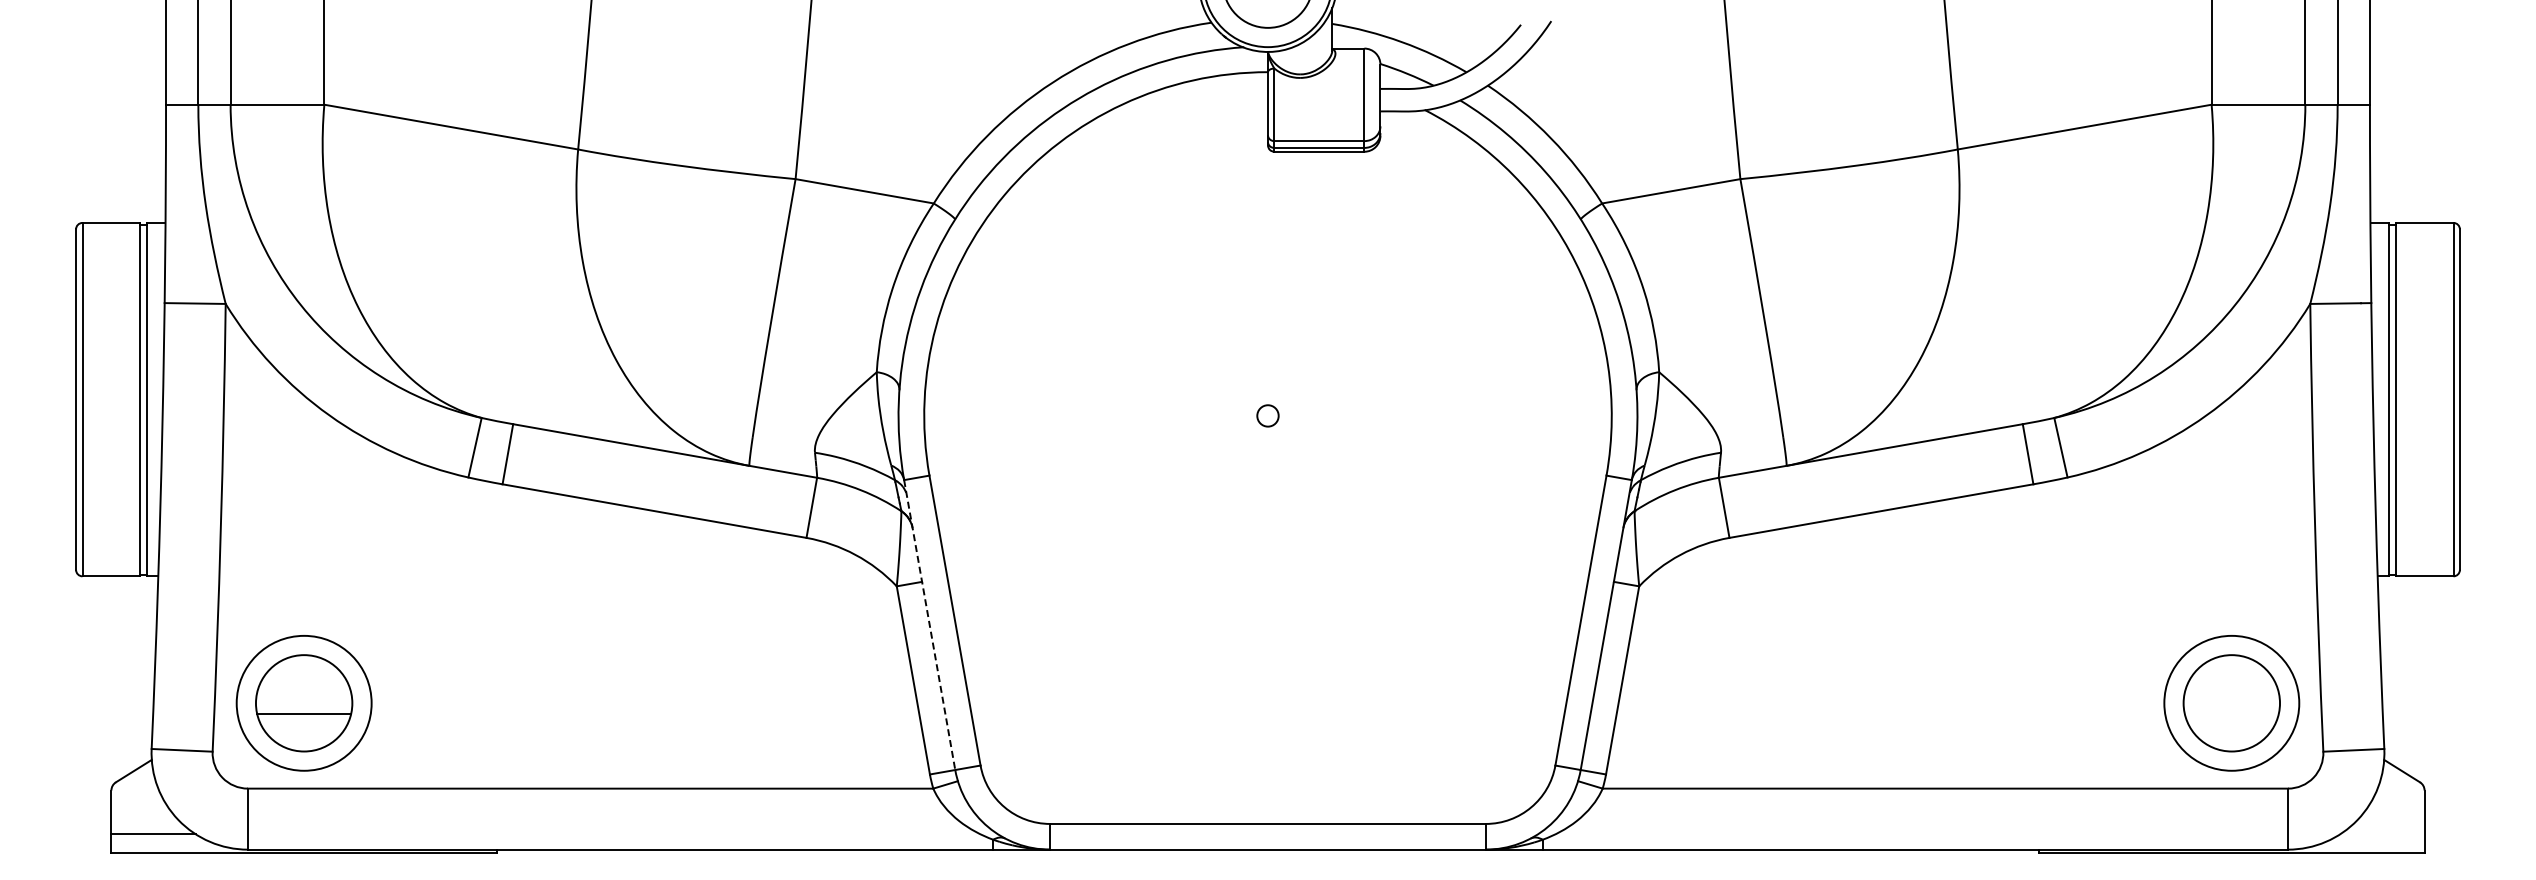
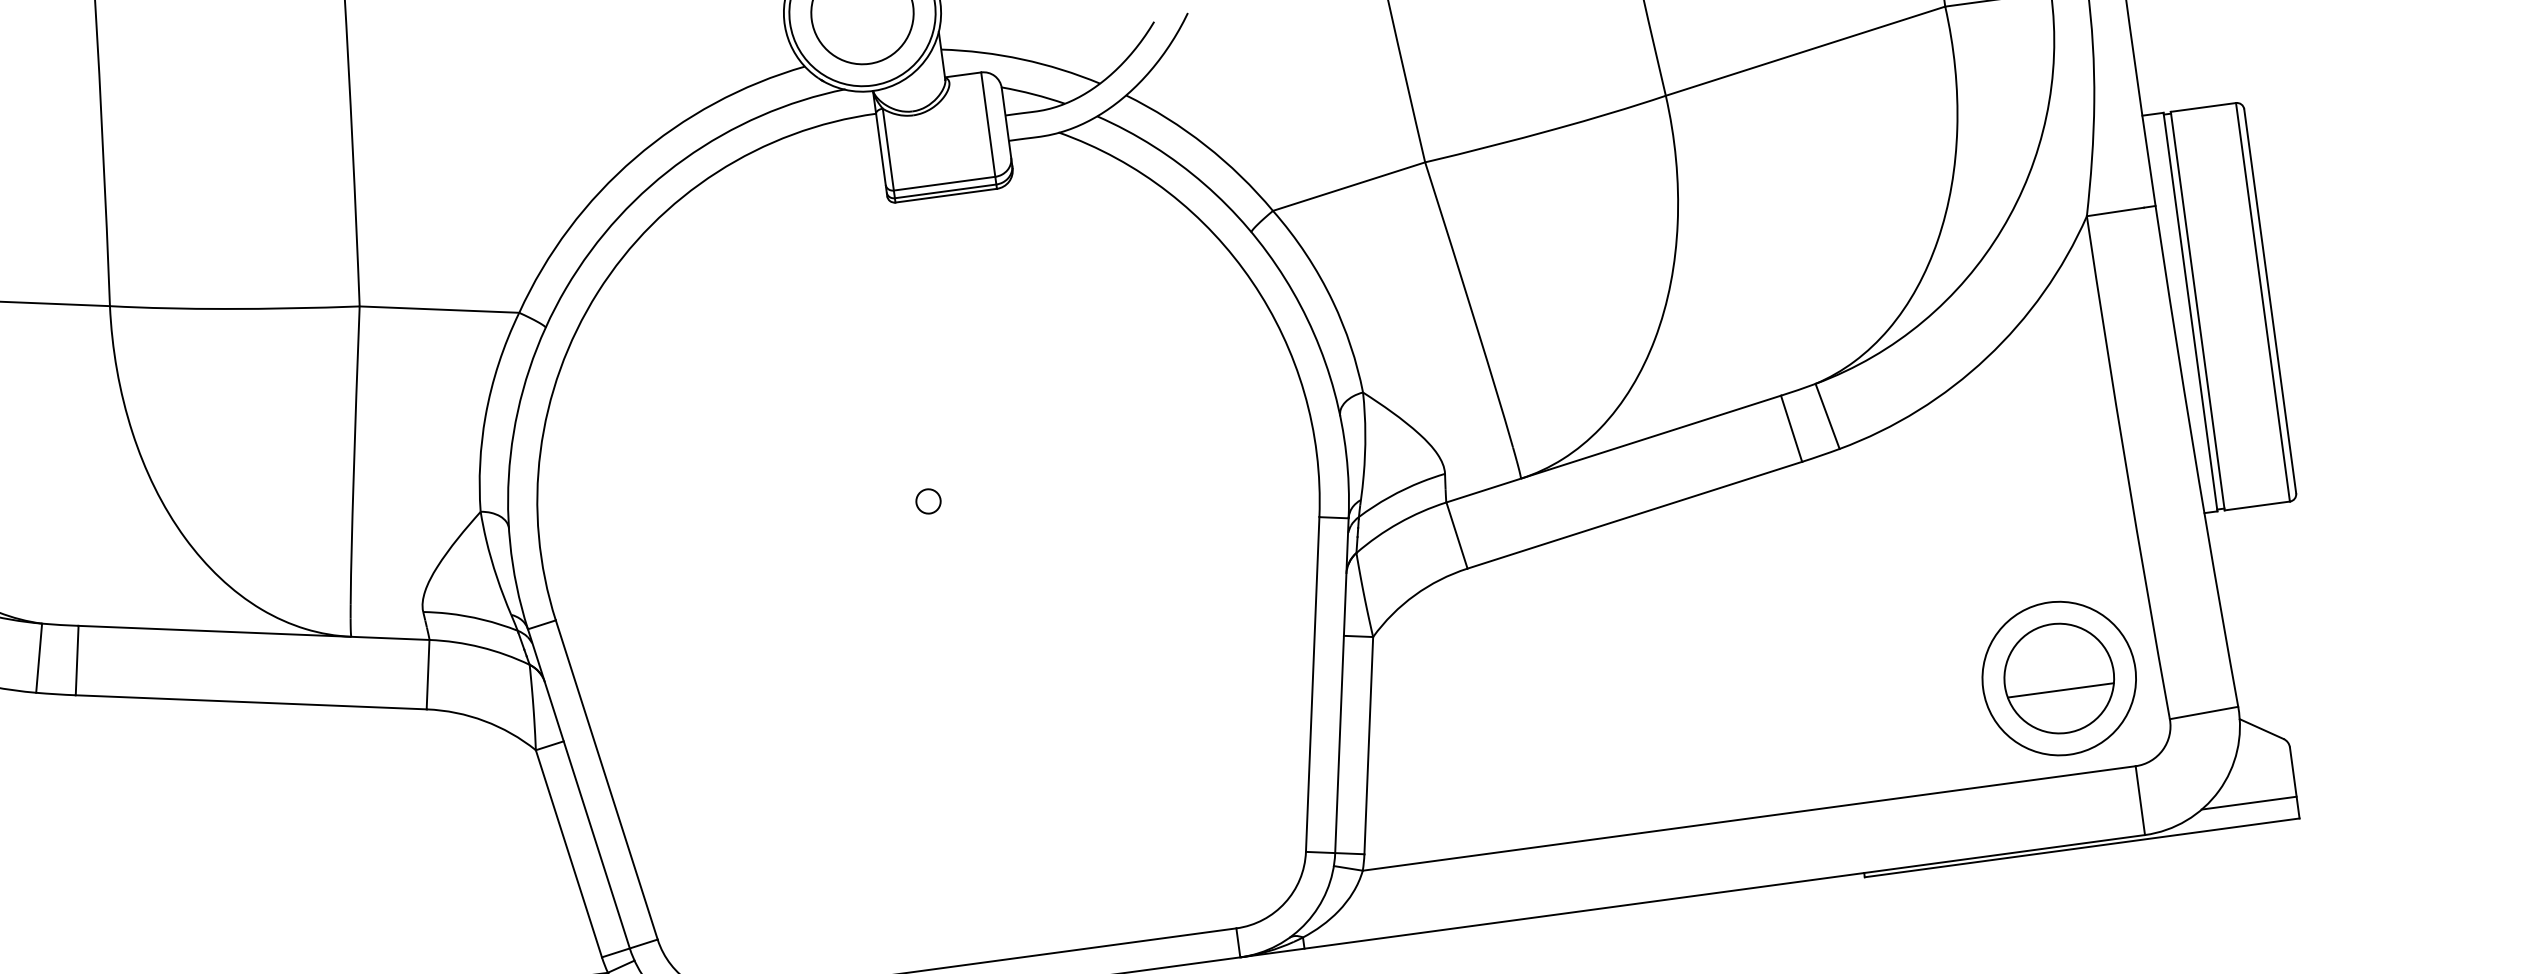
line: (929, 625) -> (578, 789), dashed -> solid
line: (2231, 713) -> (2060, 690), added
line: (2382, 834) -> (2249, 803), added

